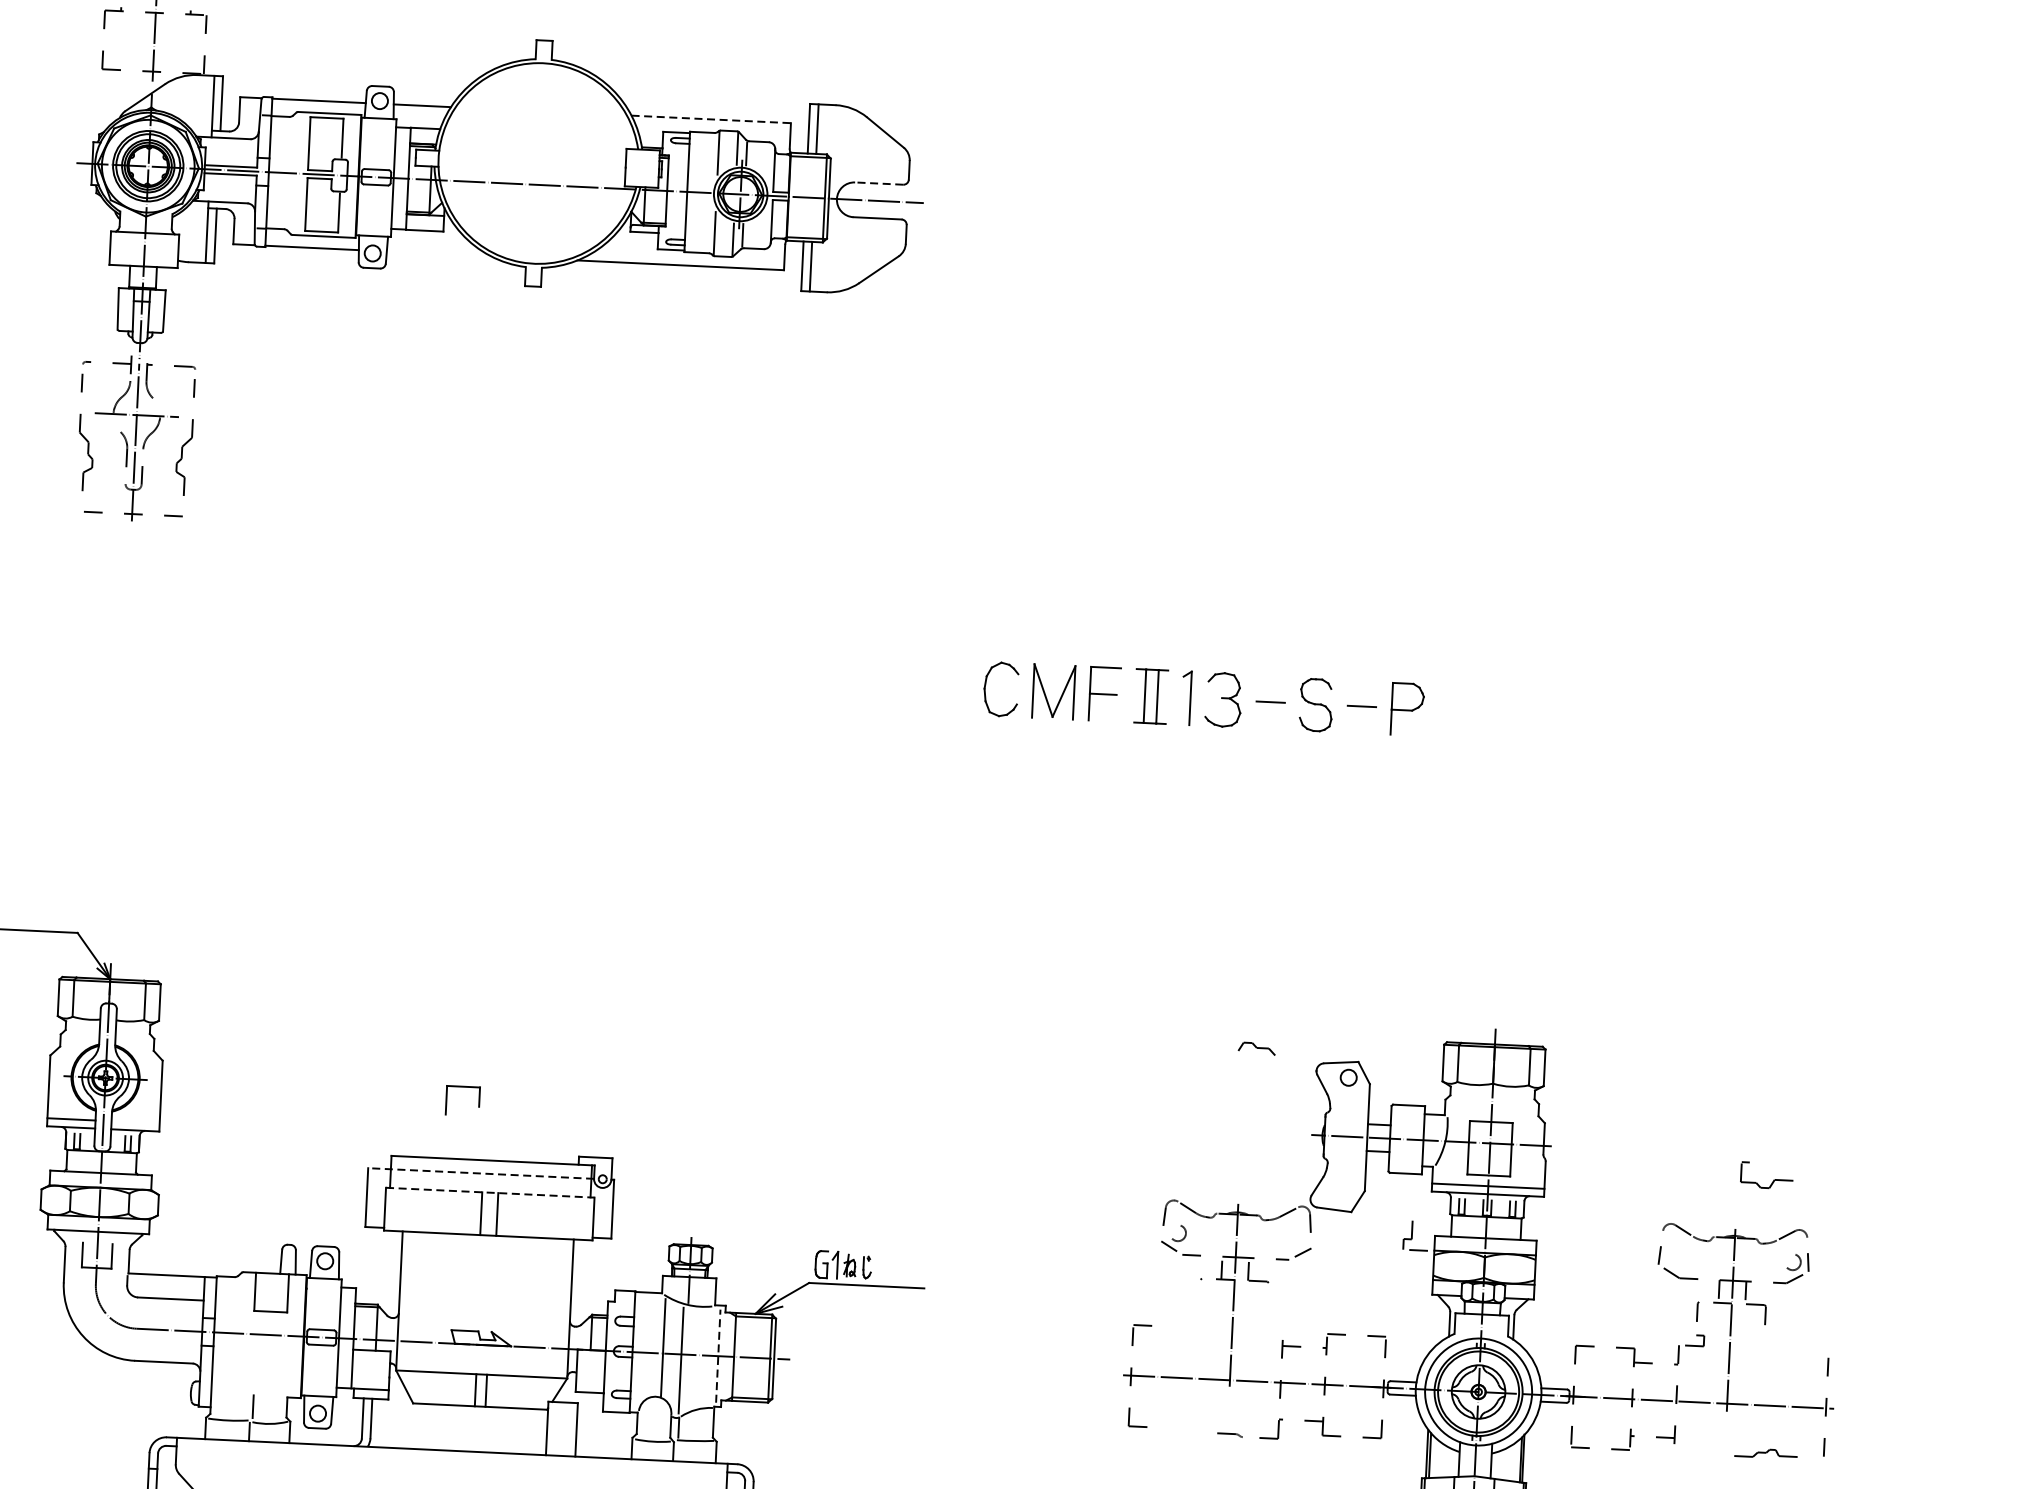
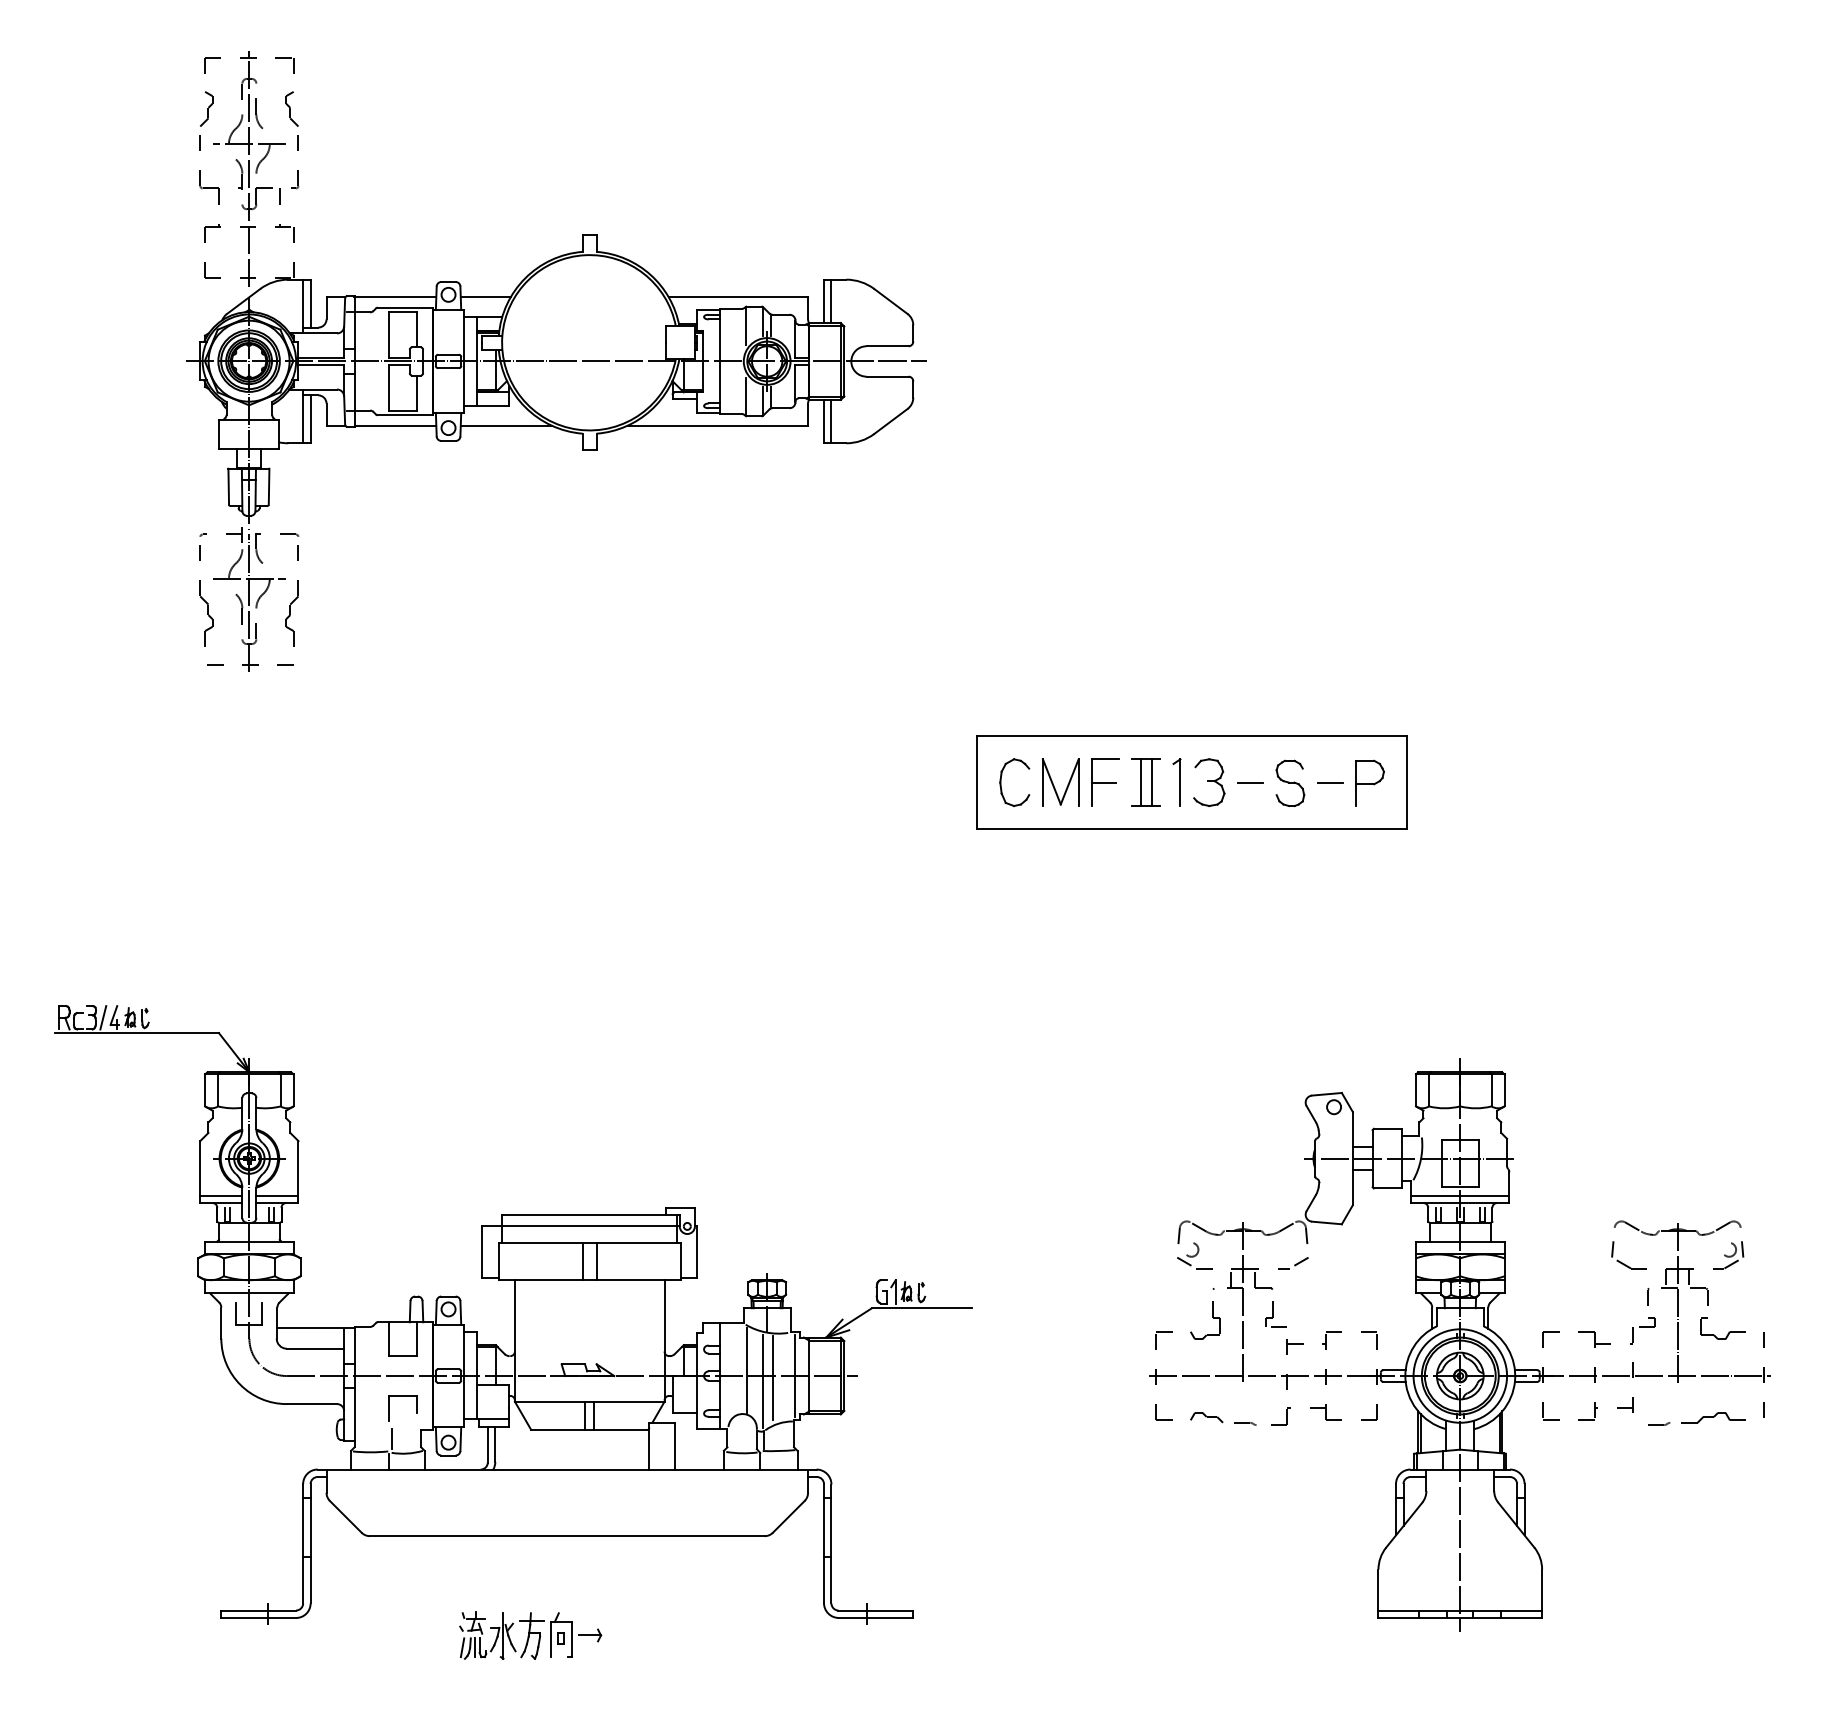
line: (711, 119) -> (738, 297), dashed -> solid
line: (879, 183) -> (887, 346), dashed -> solid
line: (439, 253) -> (506, 425), added
part: (1203, 698) -> (1191, 782), added
part: (1256, 1048) -> (1206, 1417), moved
part: (462, 1086) -> (402, 1396), moved
line: (134, 1122) -> (276, 1196), added
line: (480, 1173) -> (580, 1226), dashed -> solid
part: (1771, 1181) -> (1727, 1333), moved
line: (491, 1192) -> (590, 1242), dashed -> solid
part: (1415, 1235) -> (1275, 1314), moved
part: (1198, 1311) -> (1212, 1317), added
line: (691, 1356) -> (772, 1377), added
line: (718, 1356) -> (795, 1376), dashed -> solid
part: (1765, 1453) -> (1713, 1417), size x1.43
part: (1703, 1457) -> (1659, 1423), added

